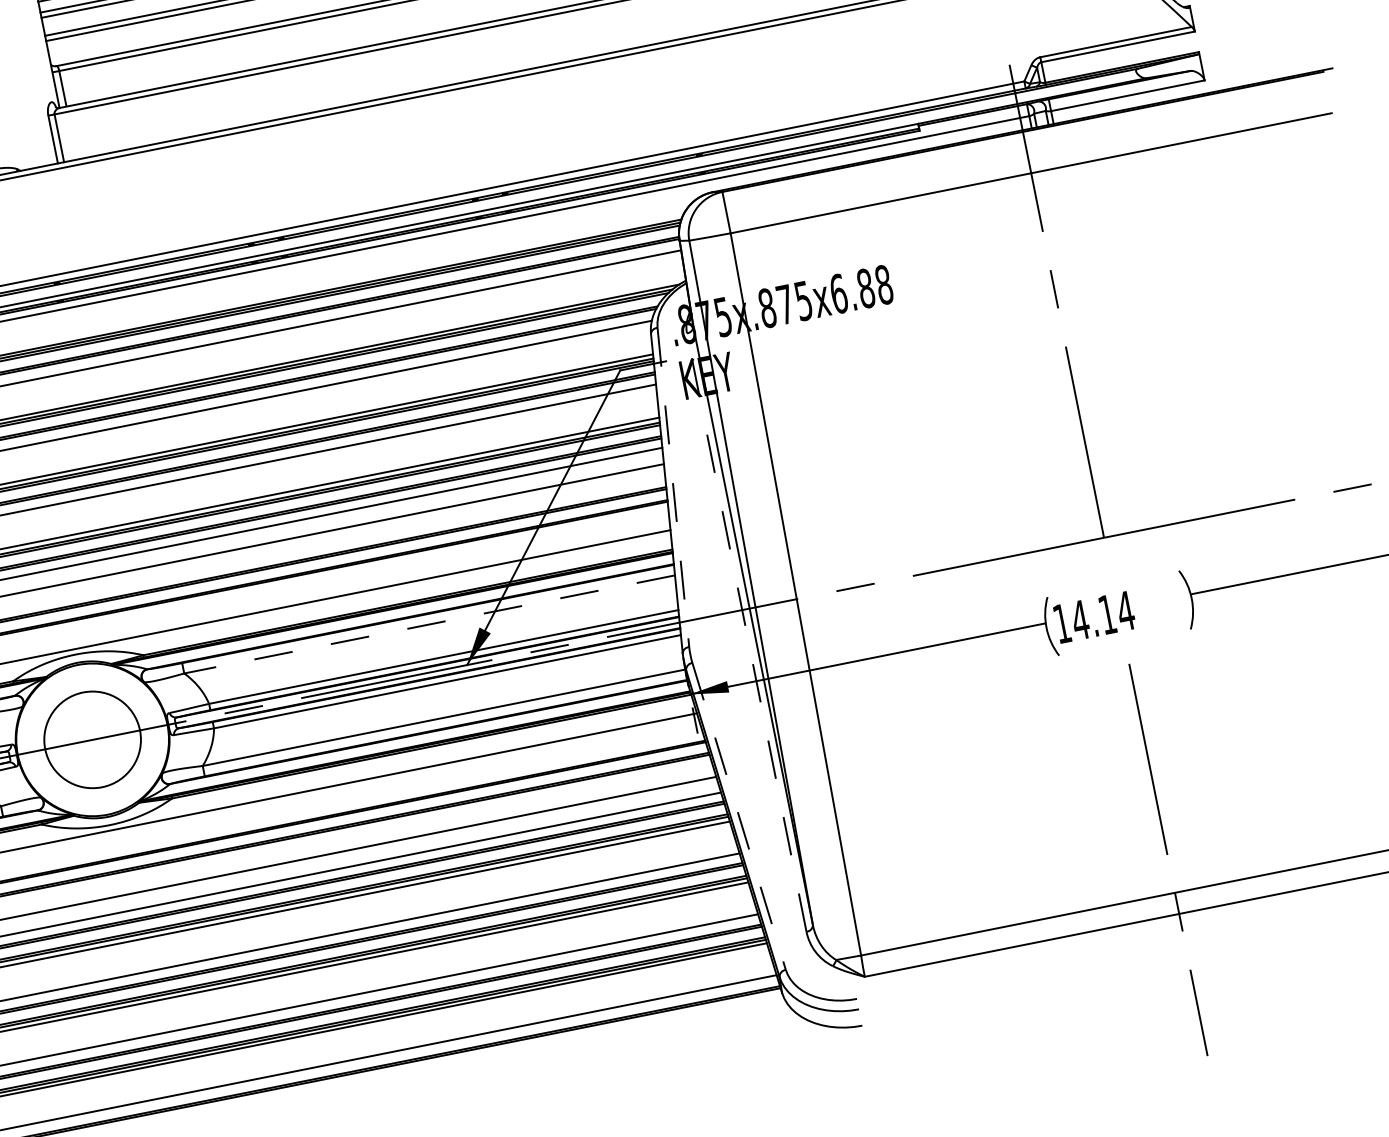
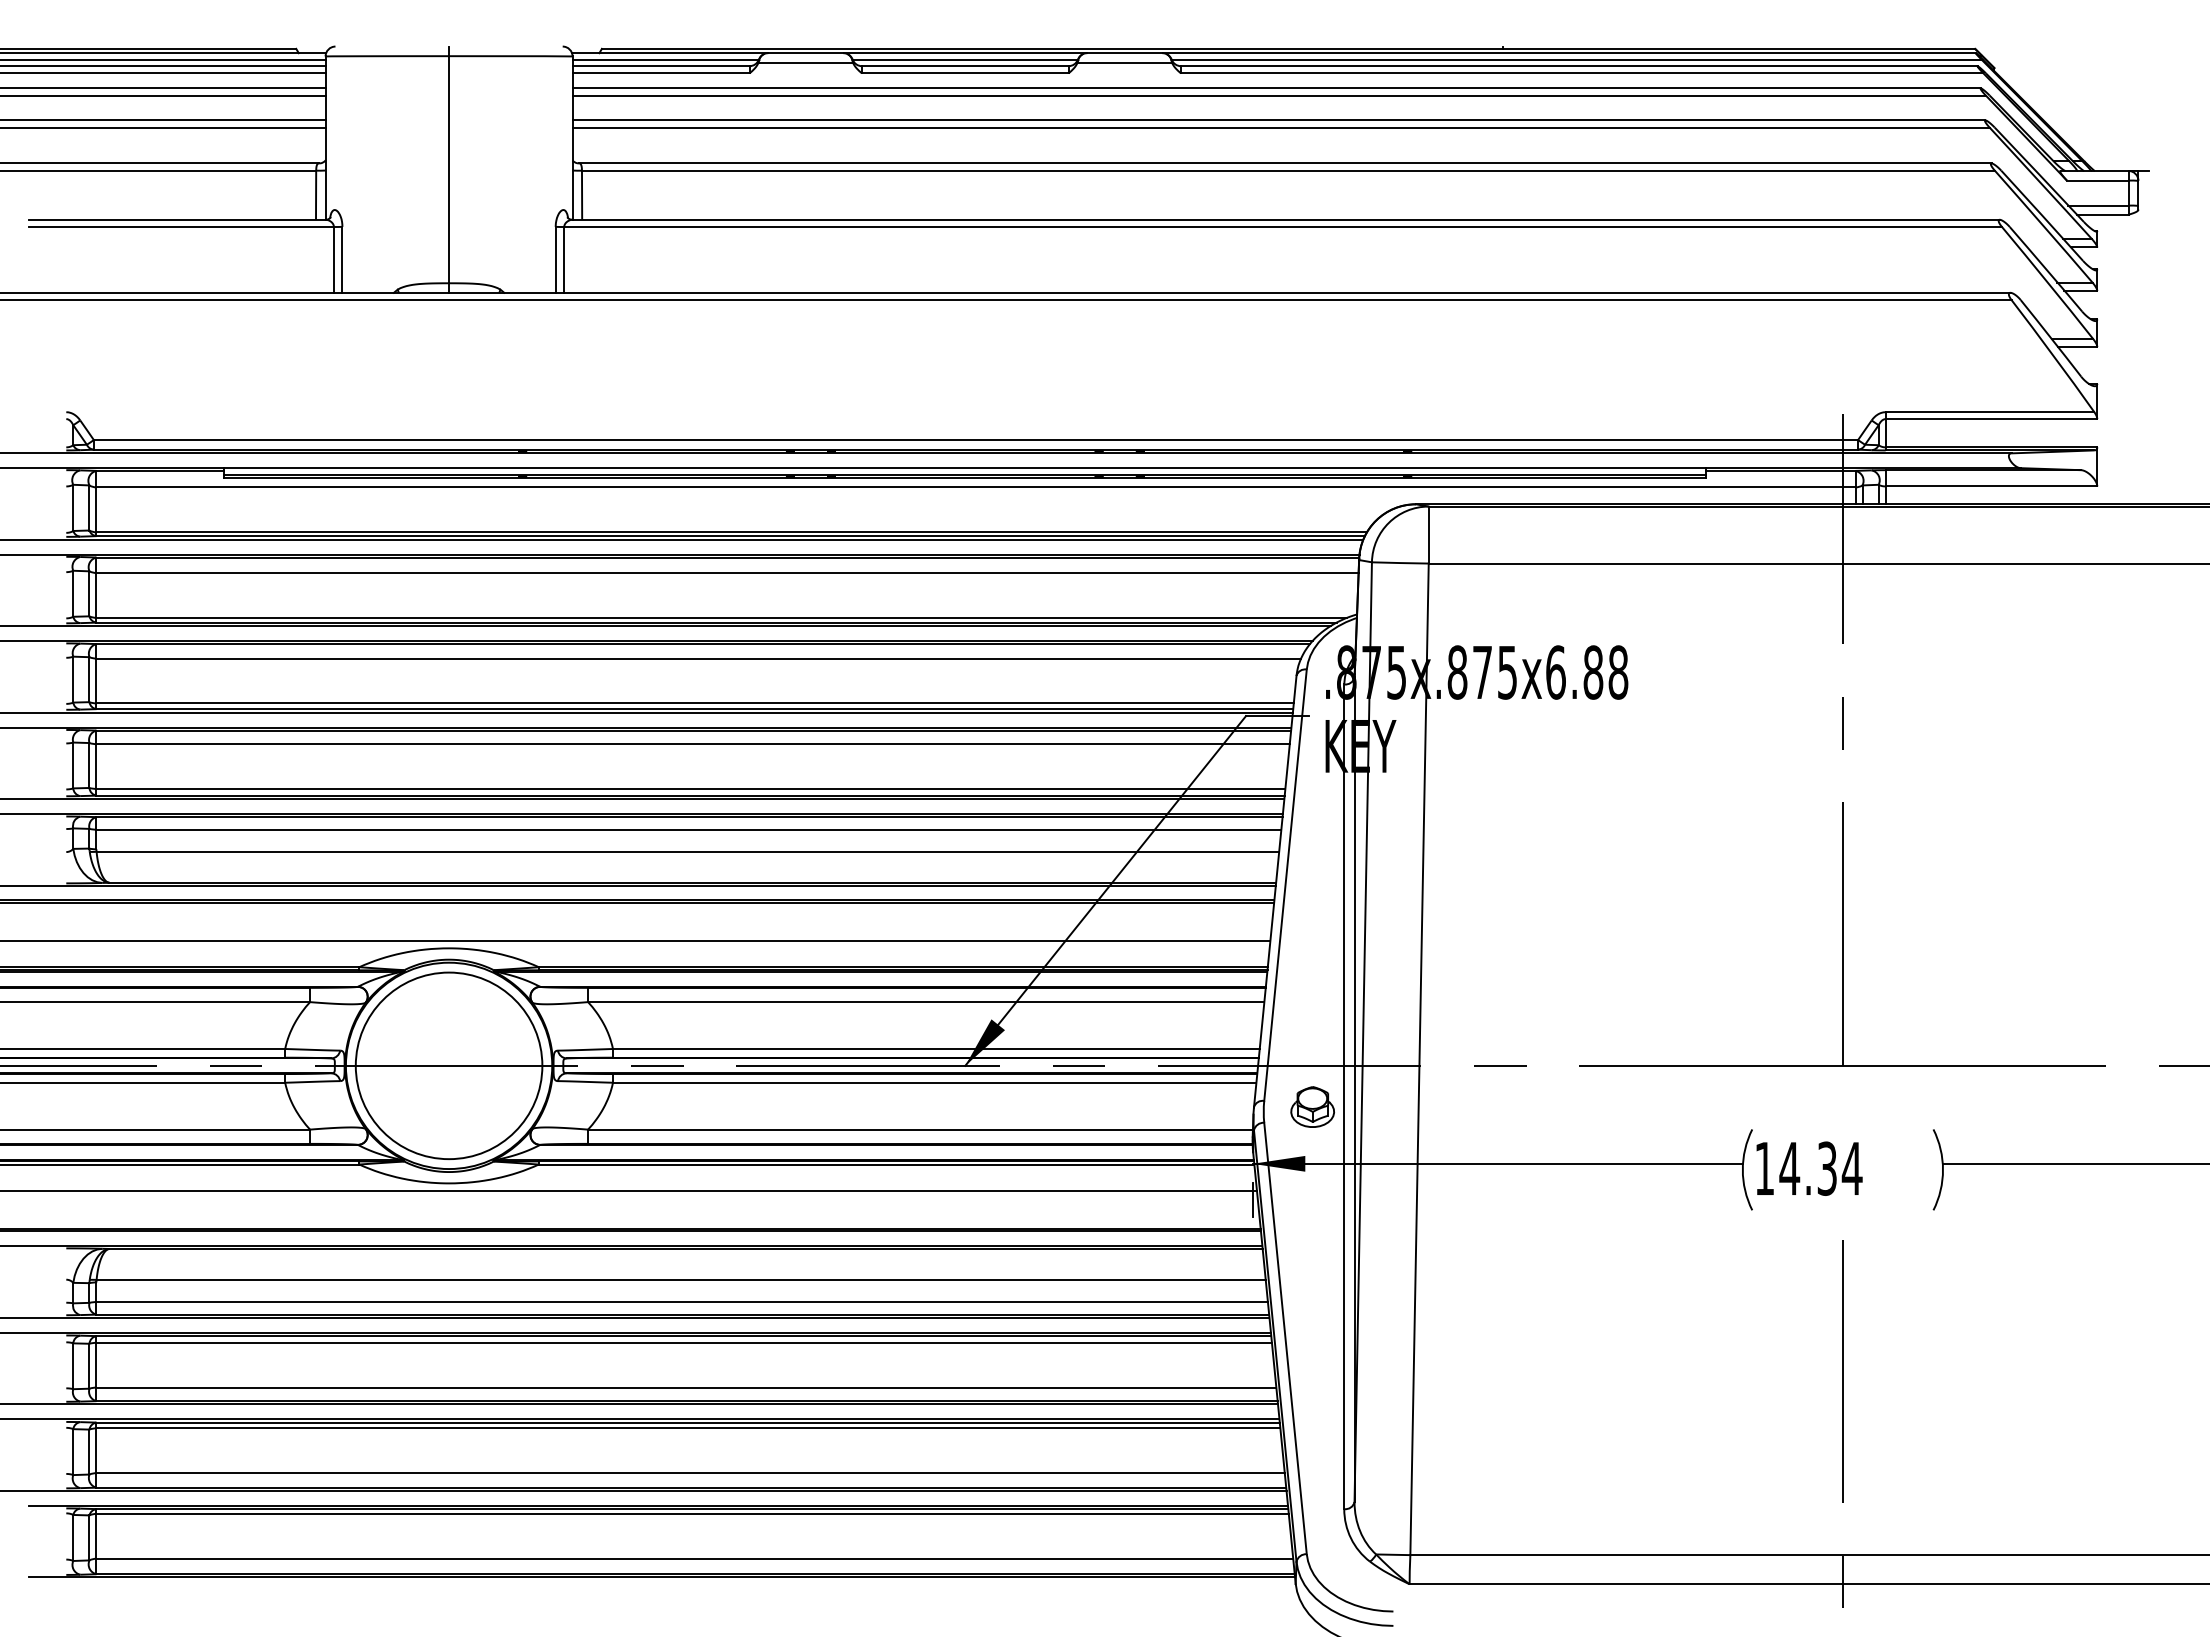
line: (673, 487) -> (1285, 885), dashed -> solid
text: (1107, 614) -> (1826, 1168), 14.14 -> 14.34
line: (429, 624) -> (925, 1002), dashed -> solid
line: (746, 632) -> (1344, 1096), dashed -> solid
part: (725, 644) -> (1312, 1106), added
circle: (92, 739) -> (448, 1065), size x1.43
line: (739, 816) -> (1285, 1338), dashed -> solid

